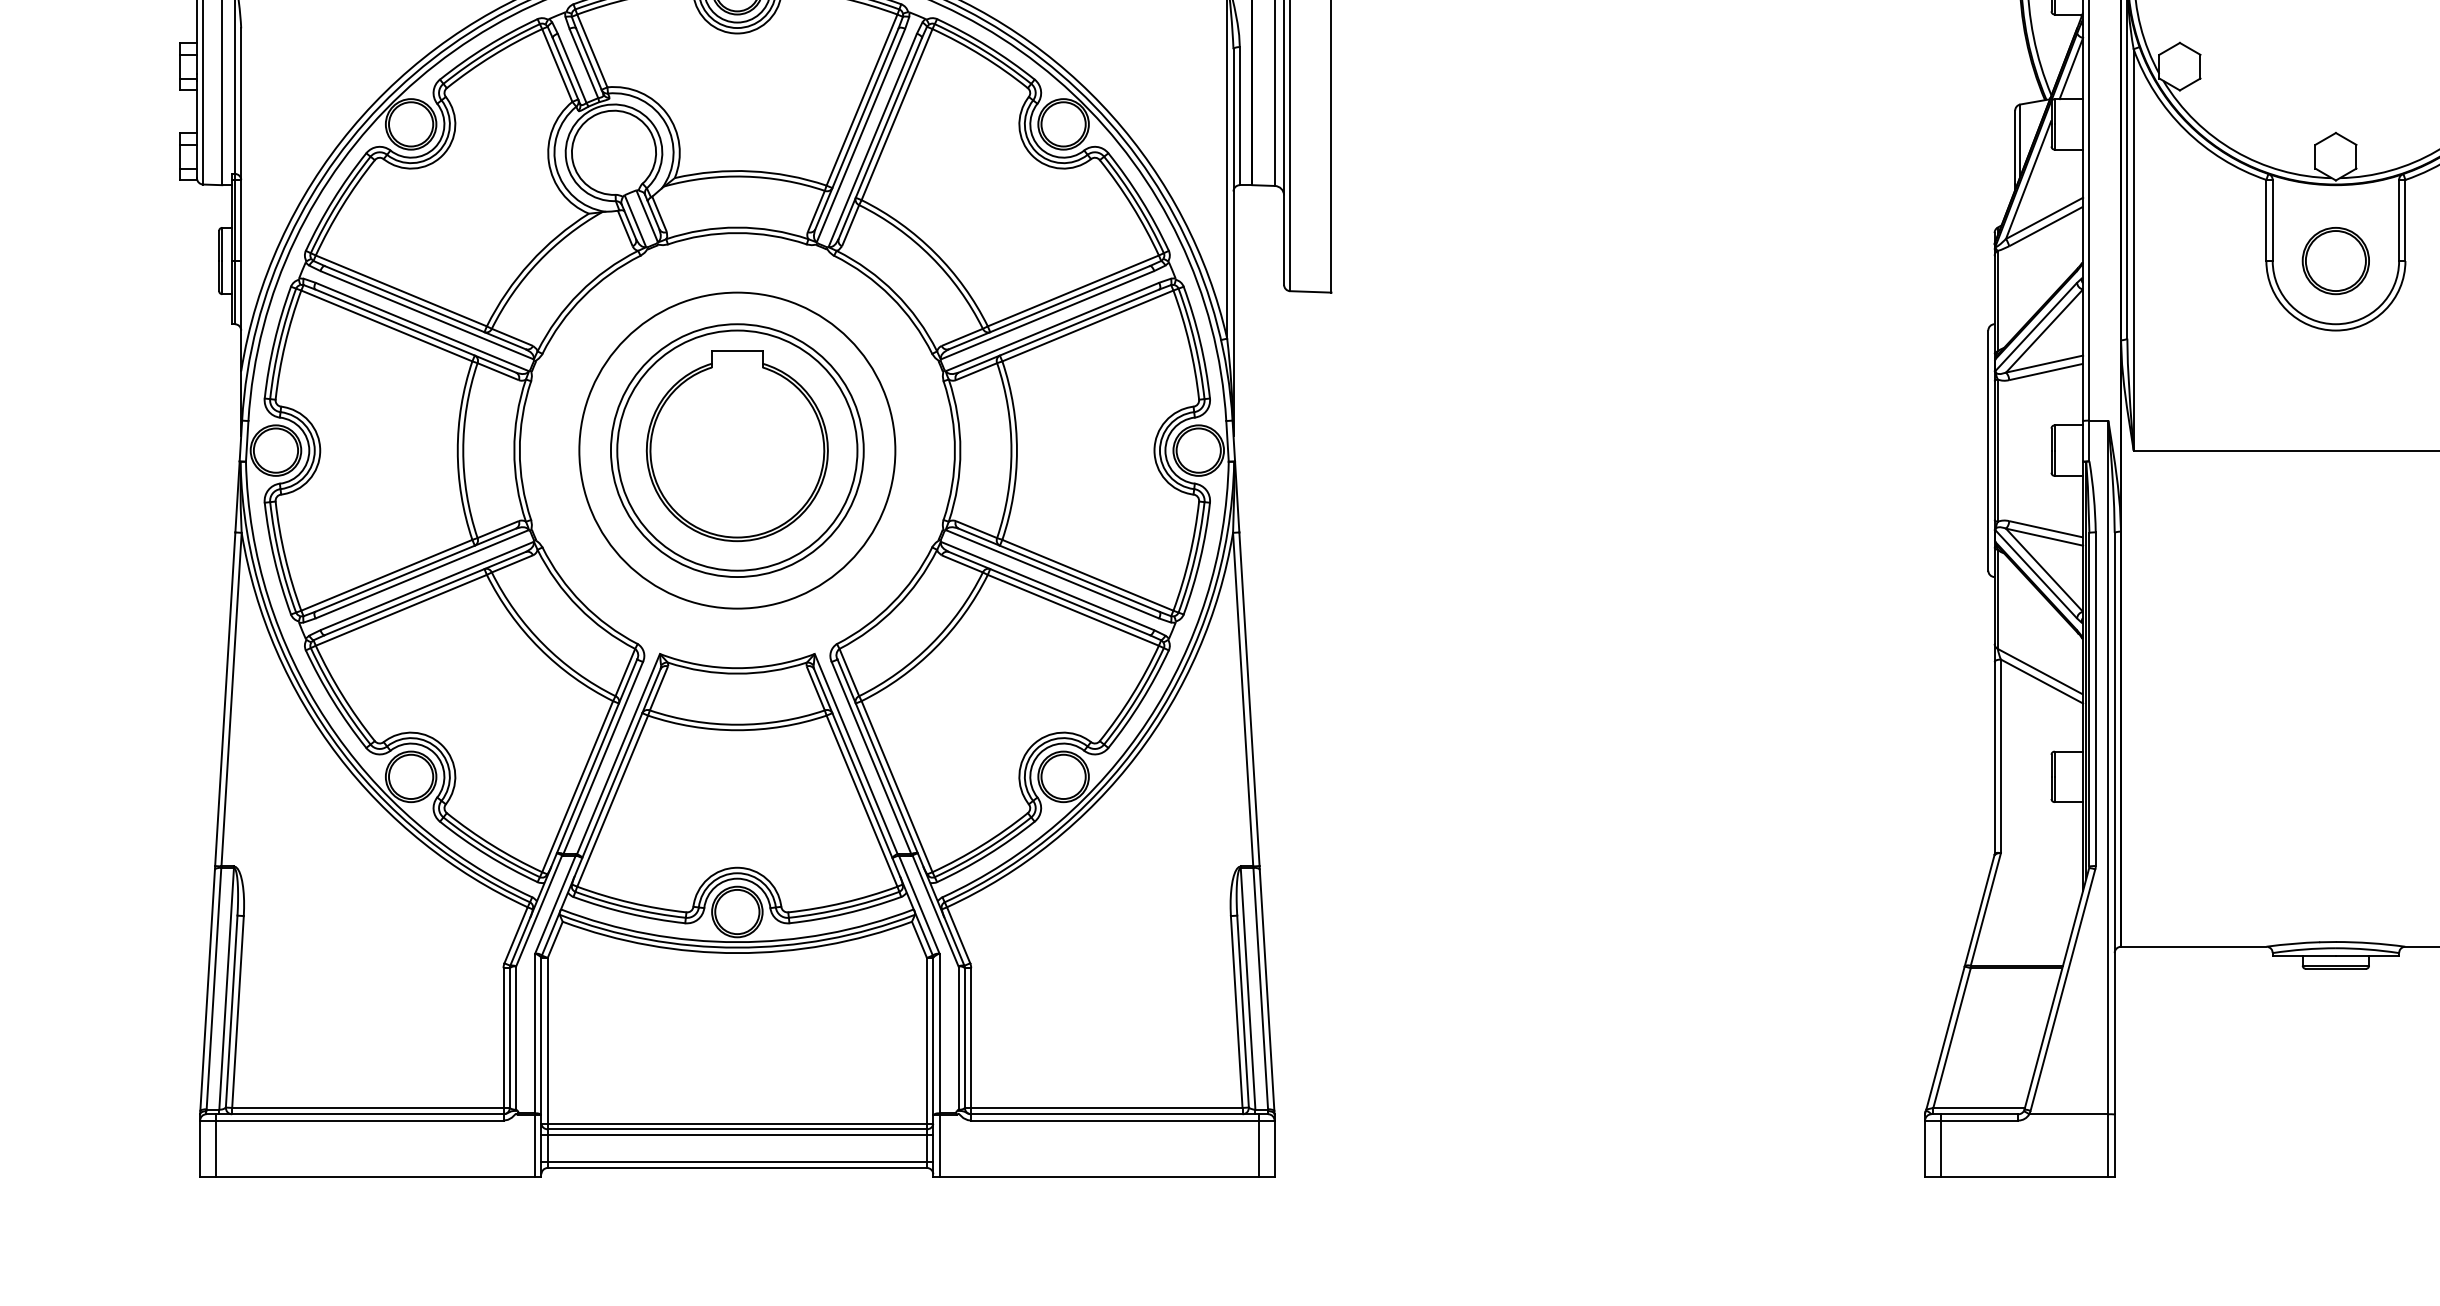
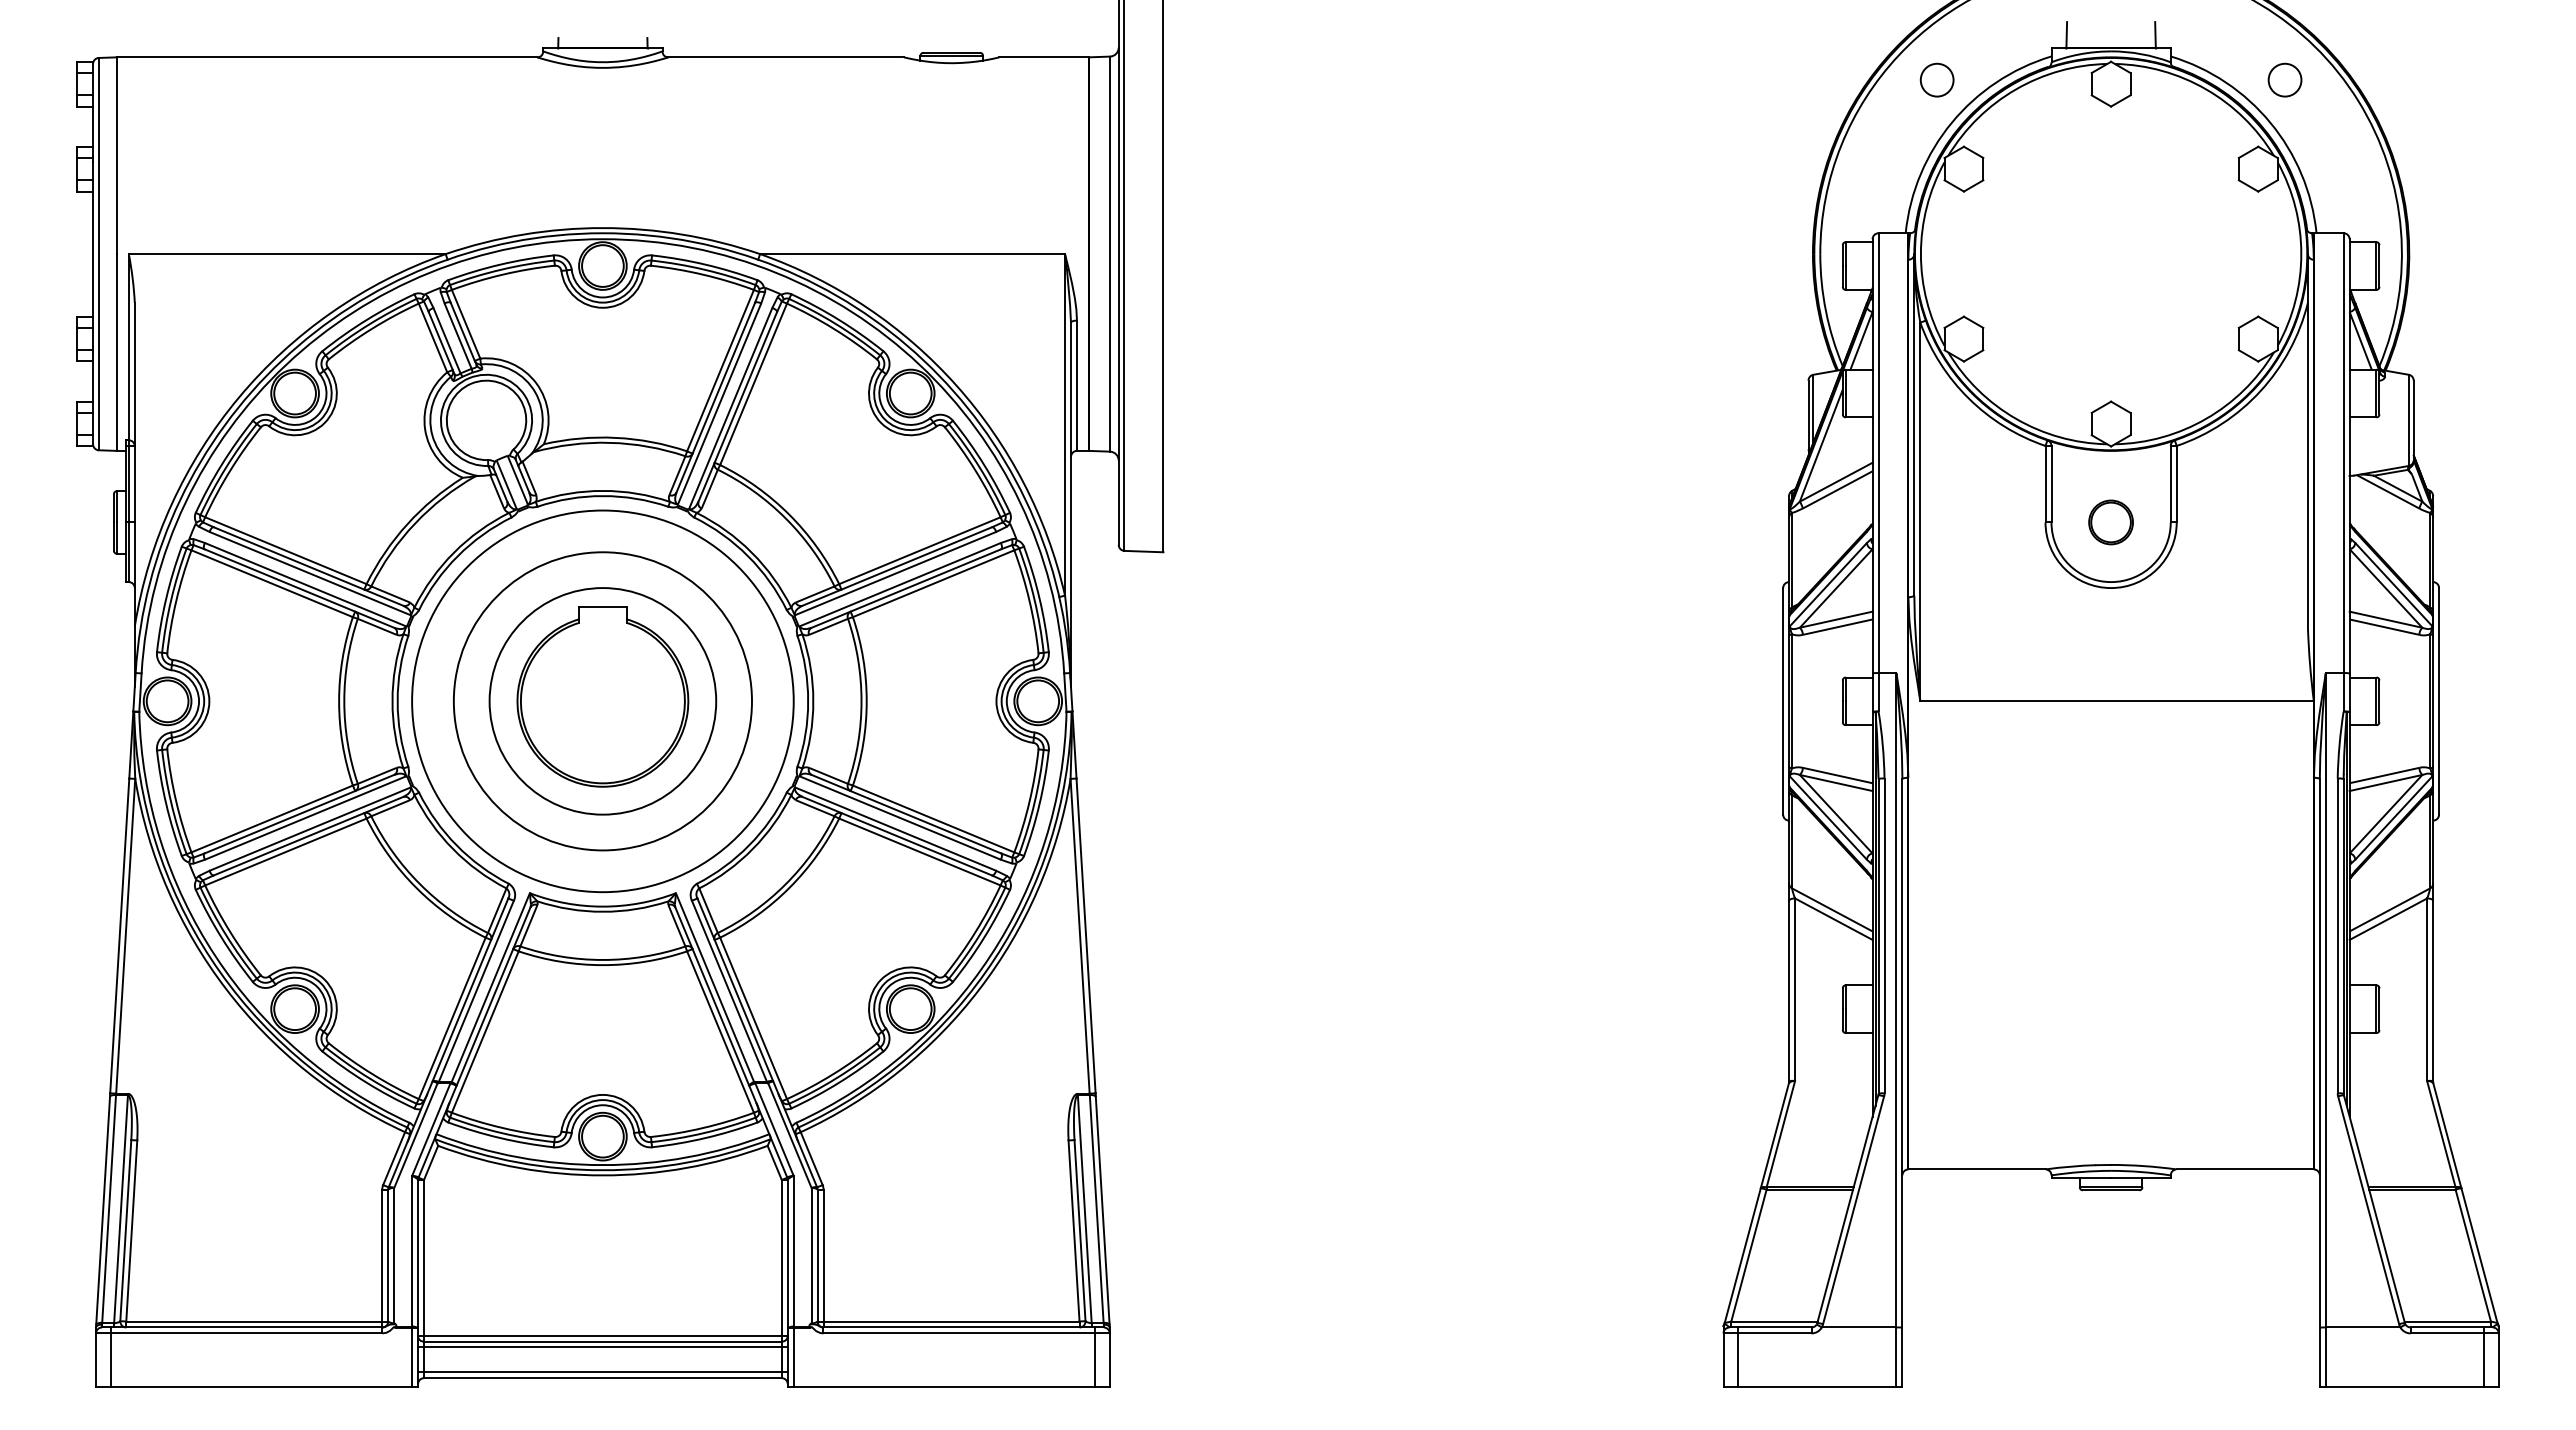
part: (2335, 261) -> (2110, 522), size x0.7
circle: (736, 450) -> (602, 701), size x1.6

